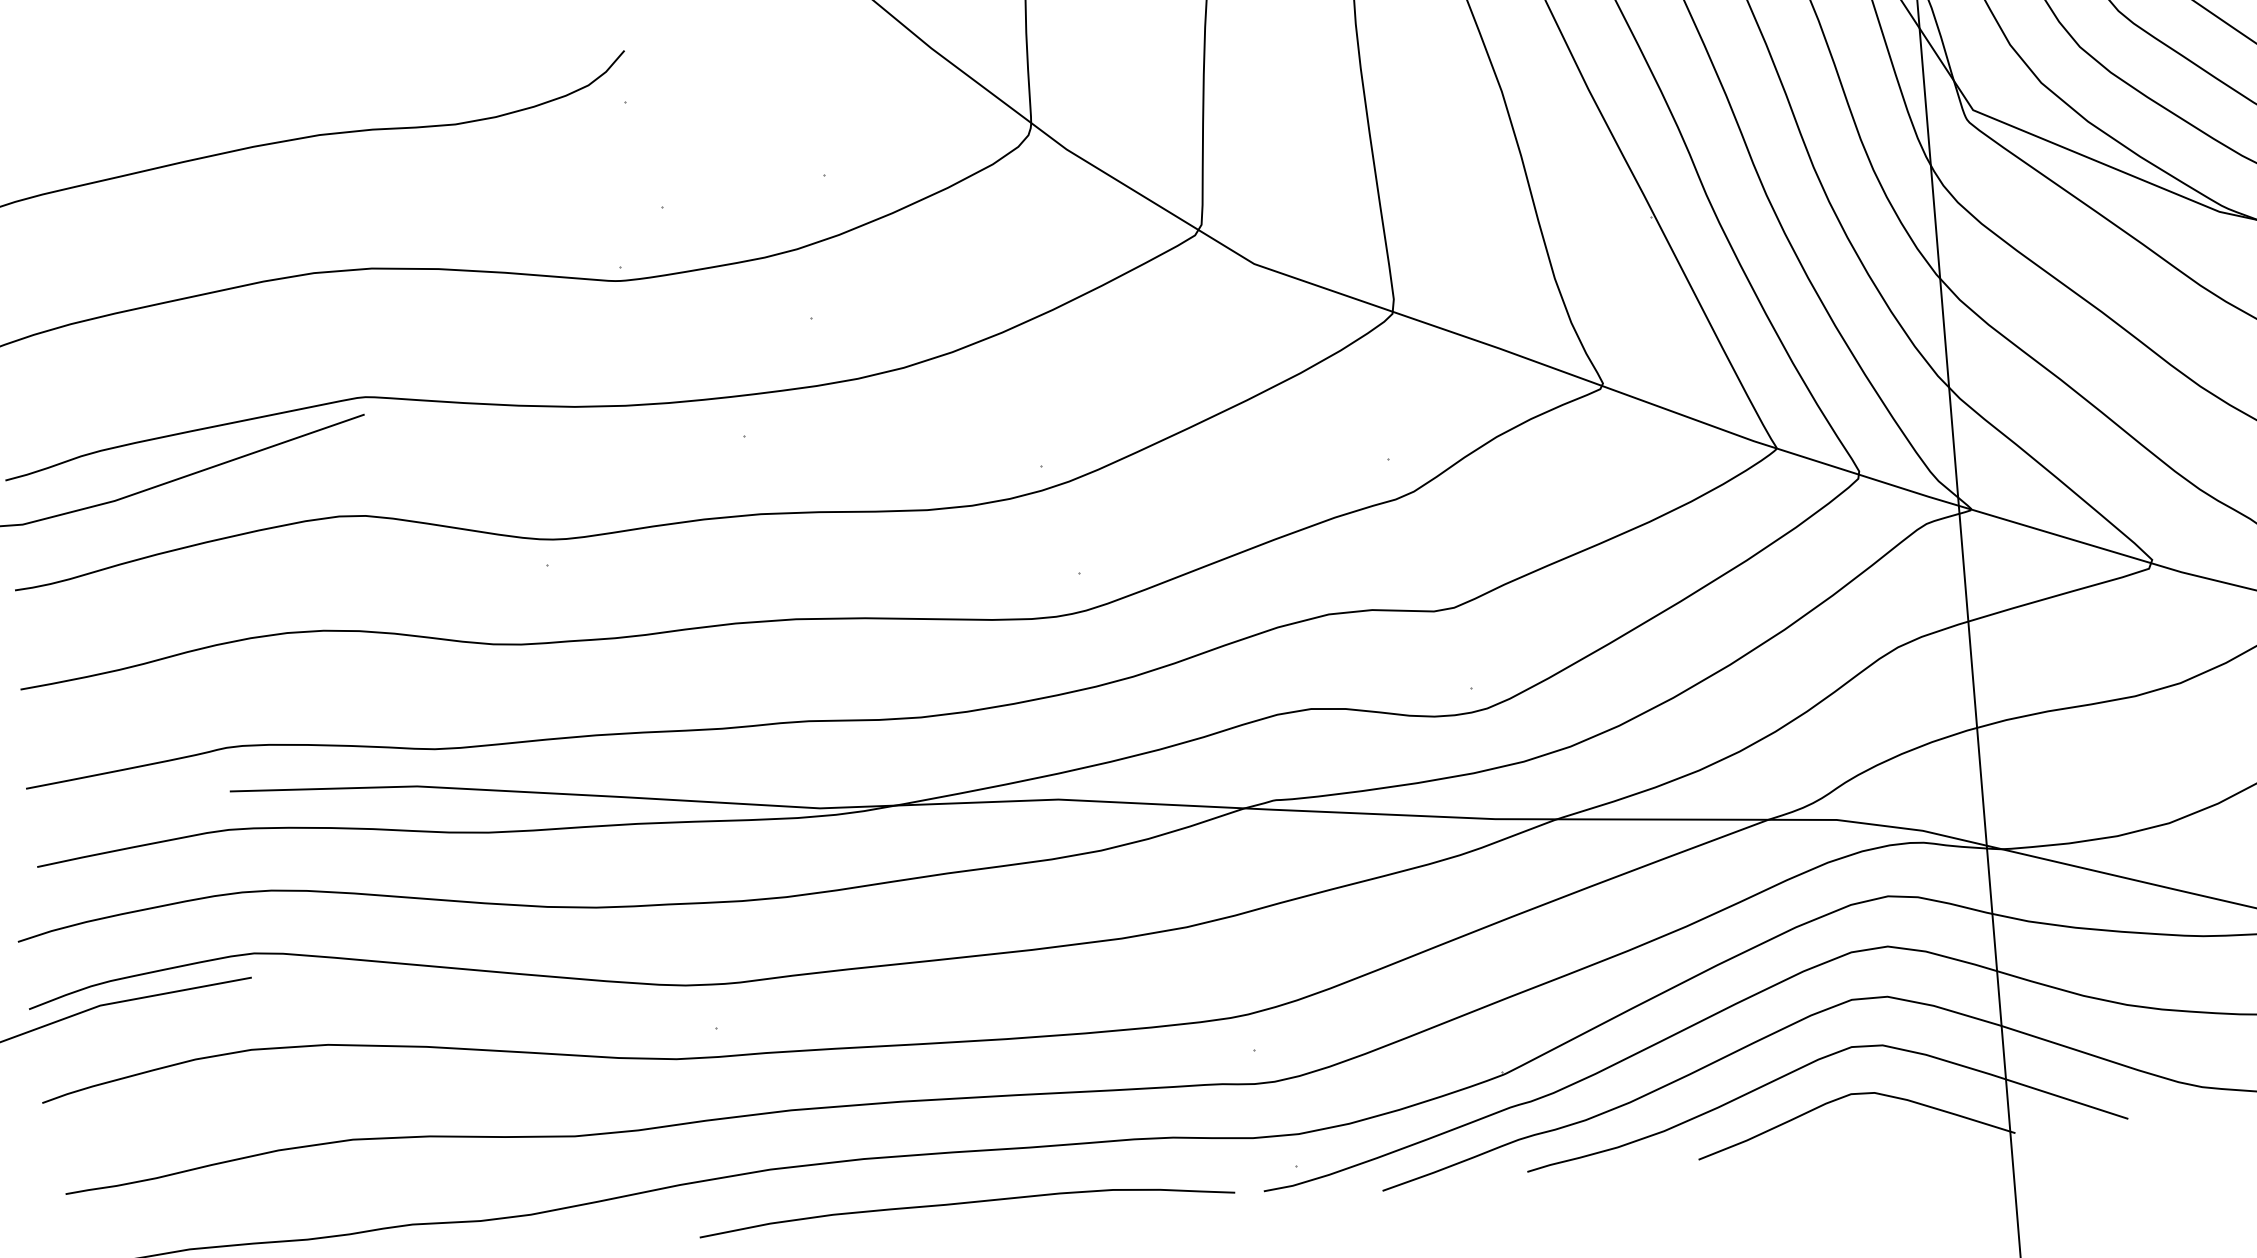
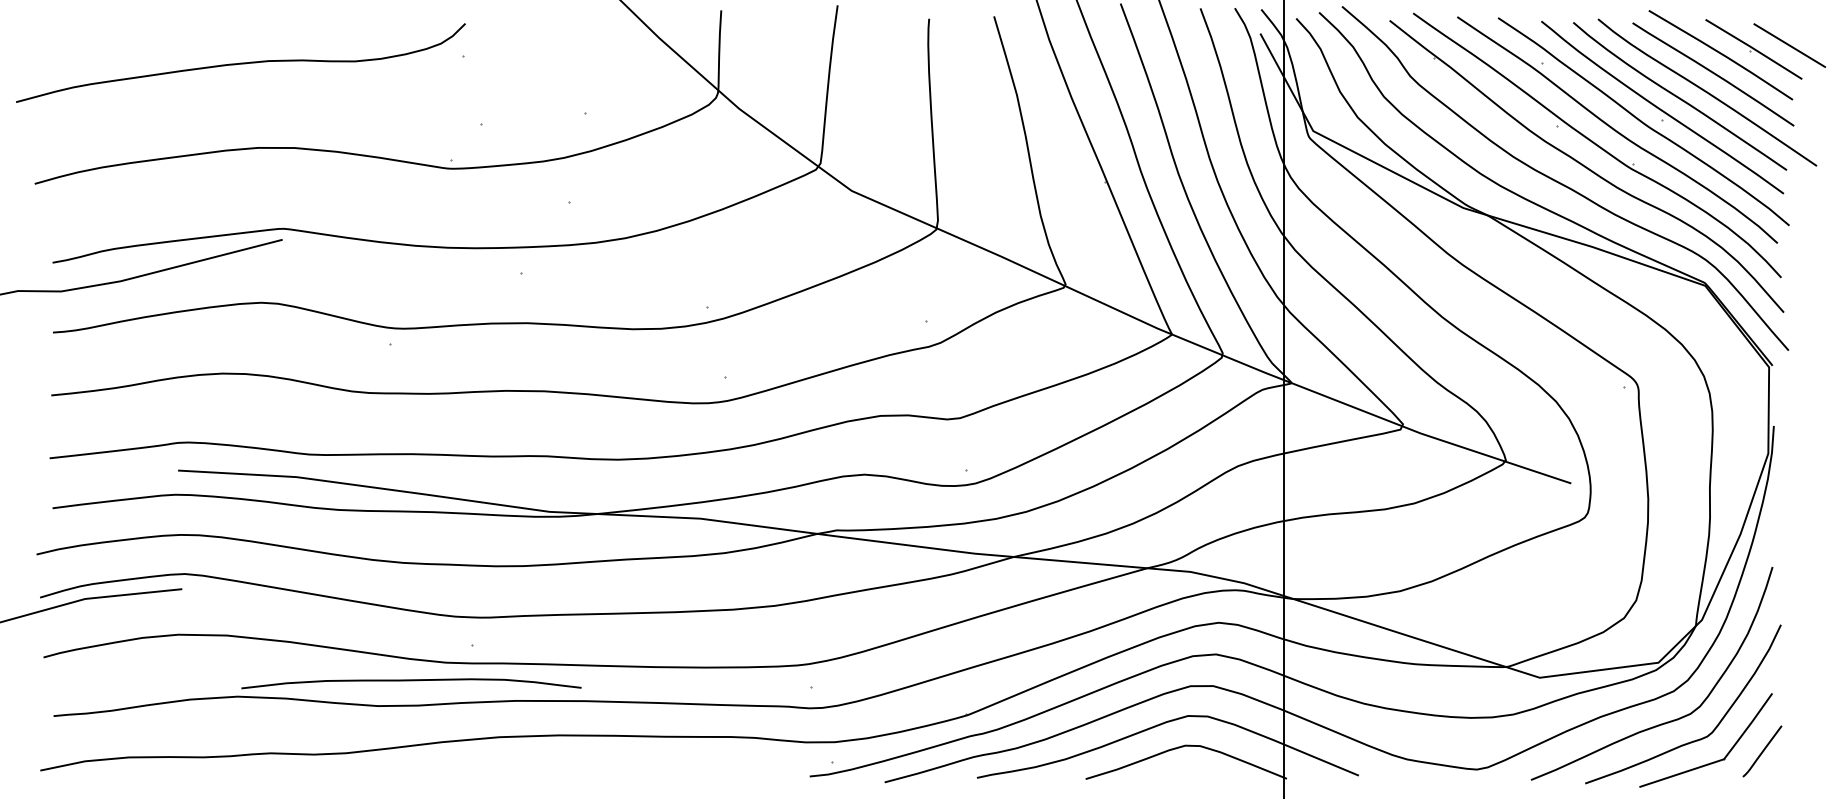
curve: (966, 1204) -> (411, 681), moved

